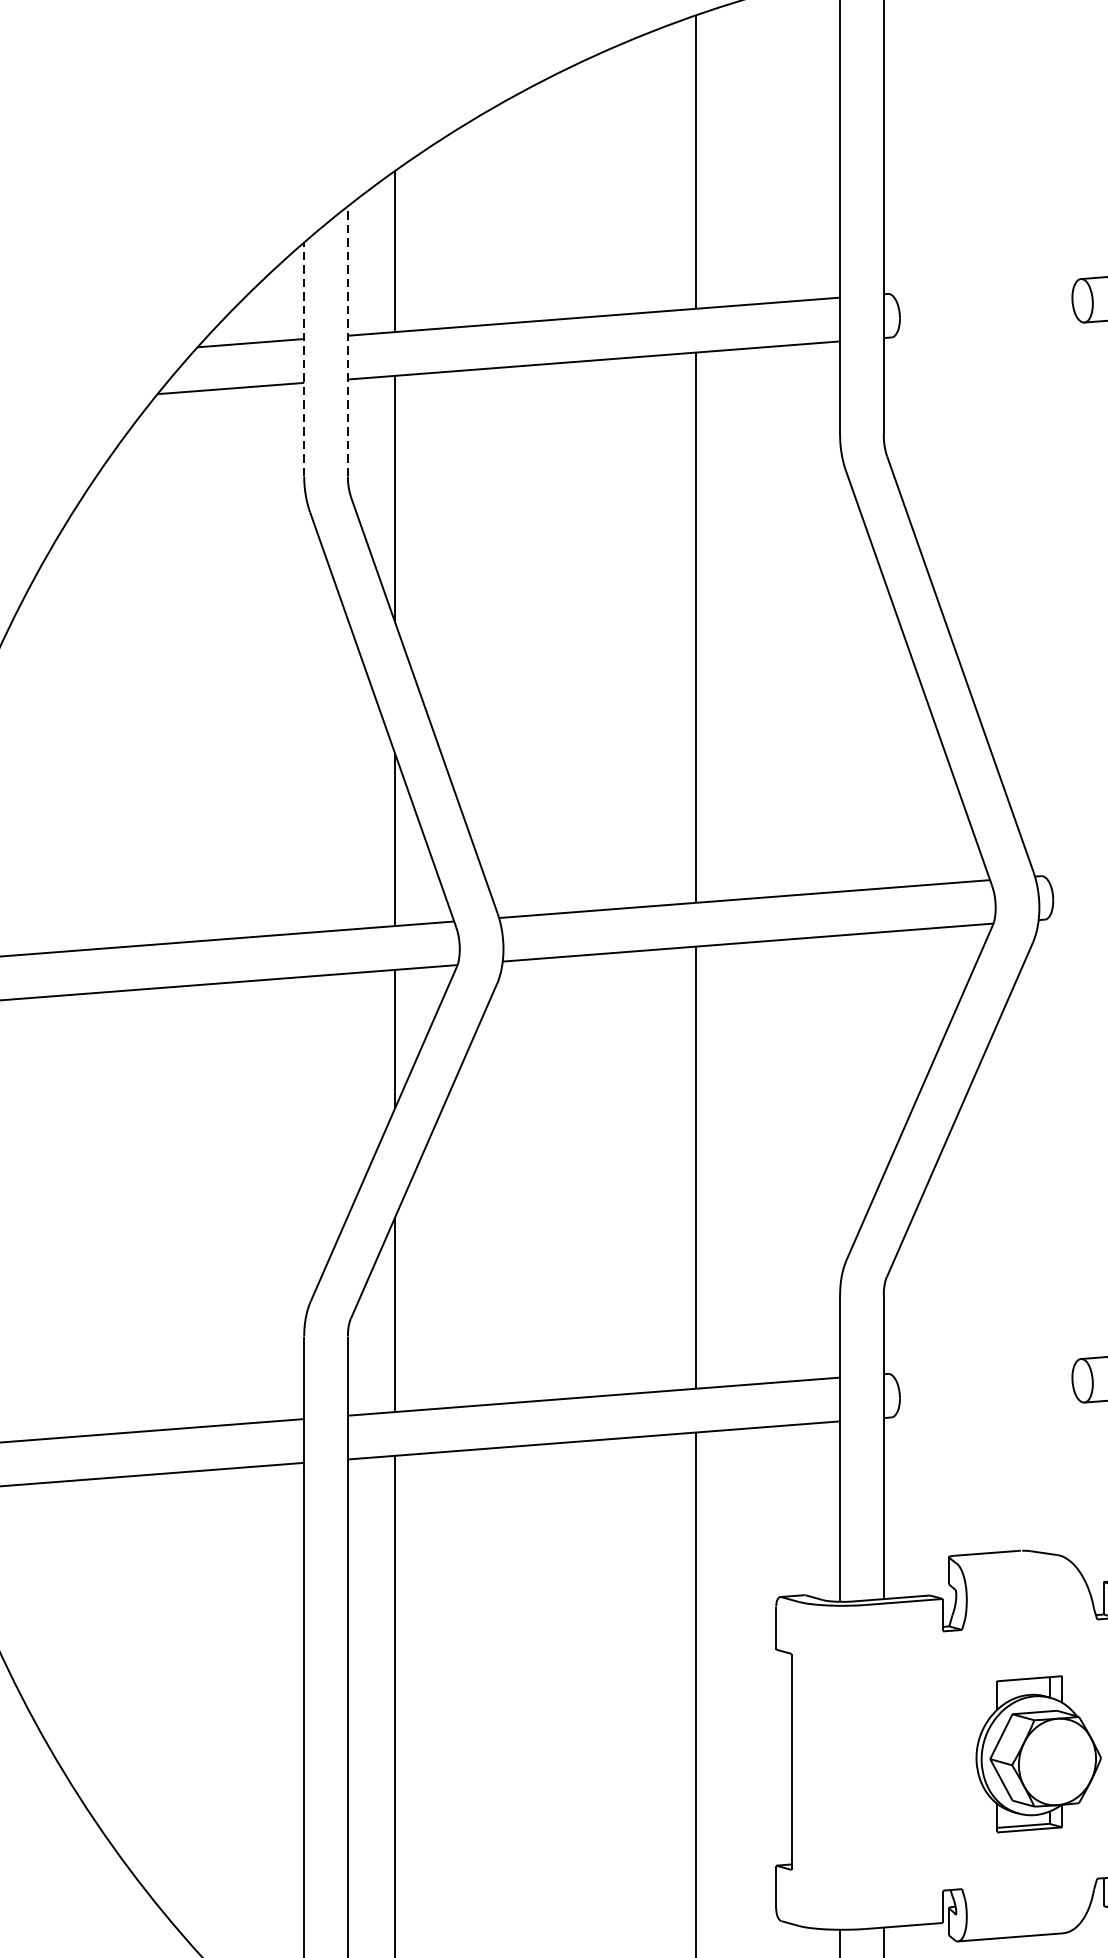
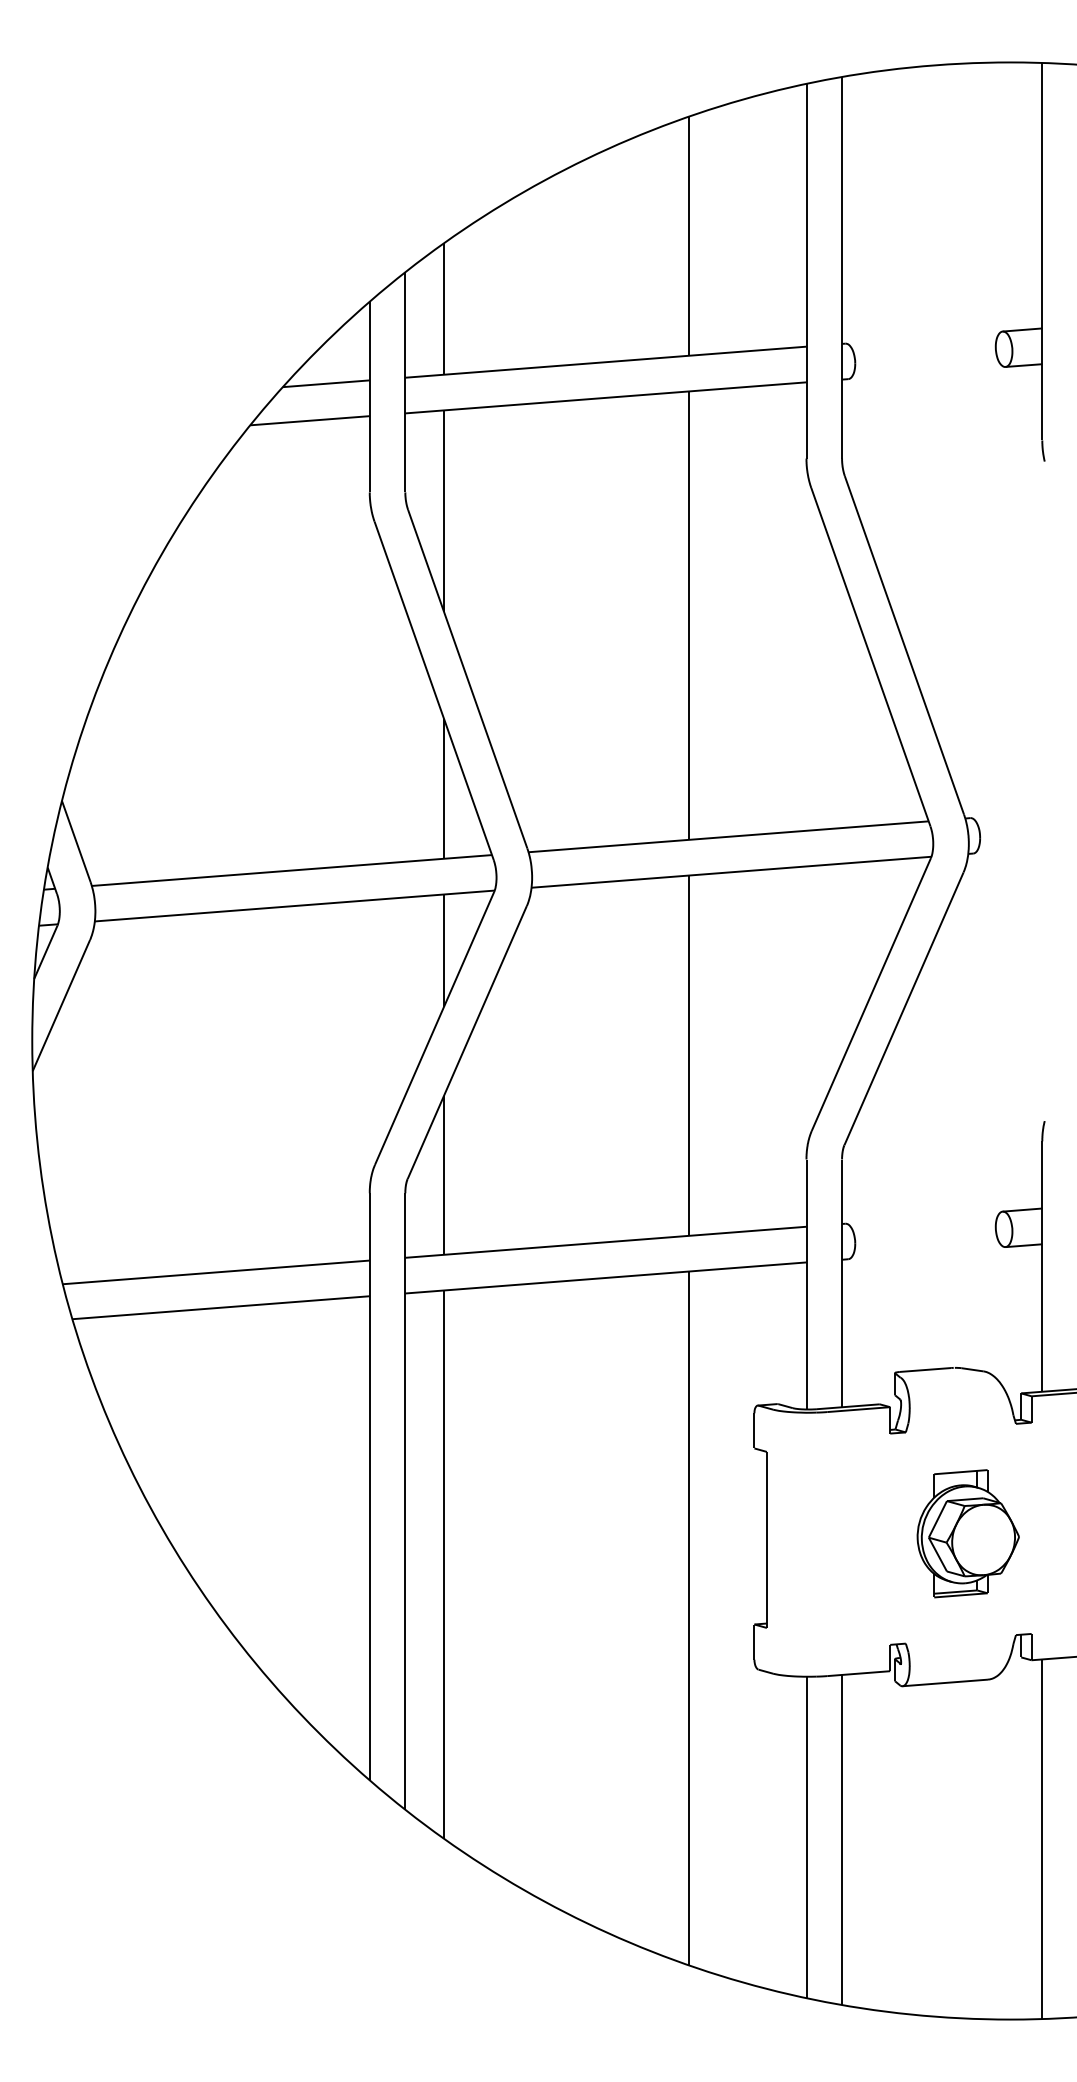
line: (348, 340) -> (405, 381), dashed -> solid
line: (303, 358) -> (369, 396), dashed -> solid

